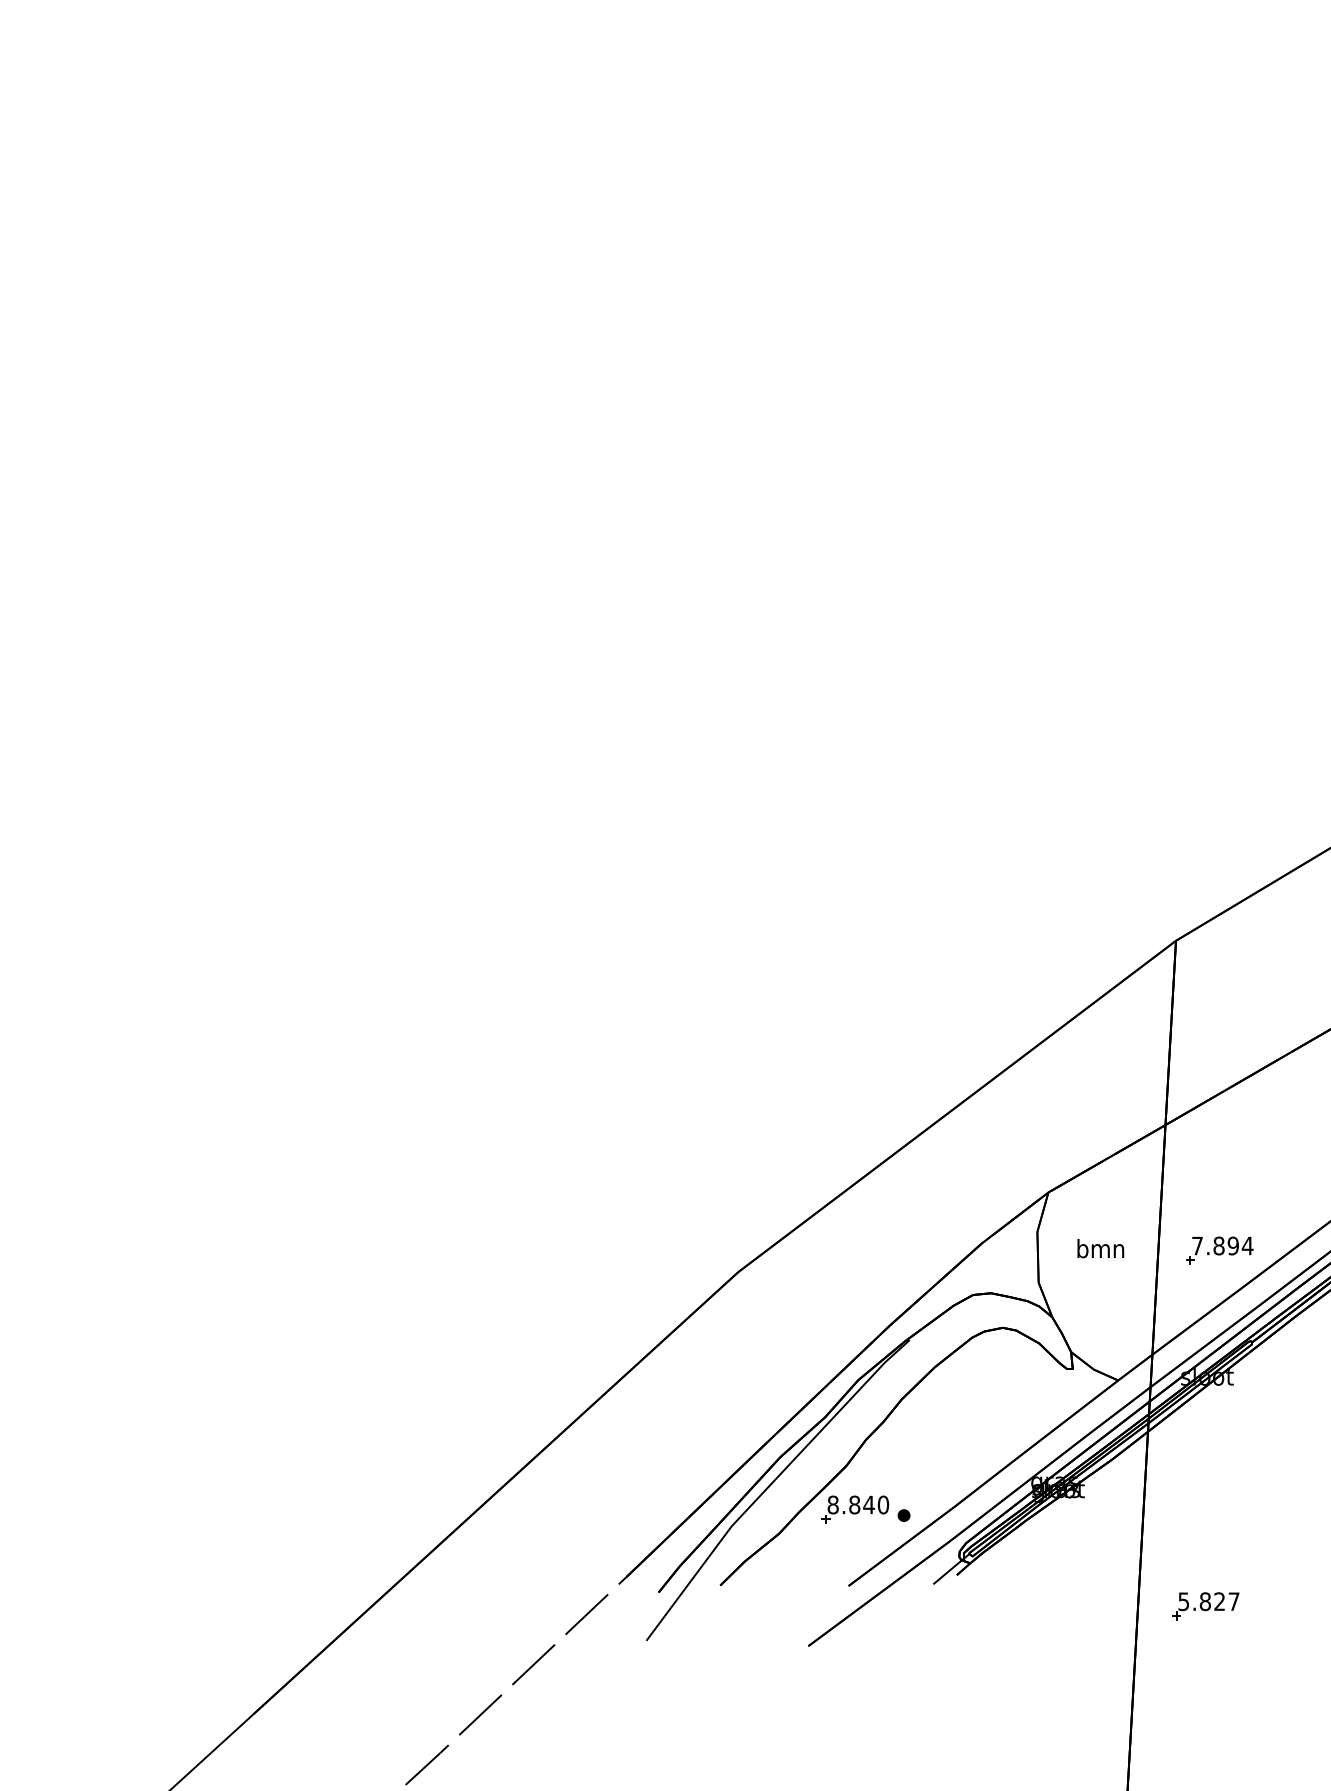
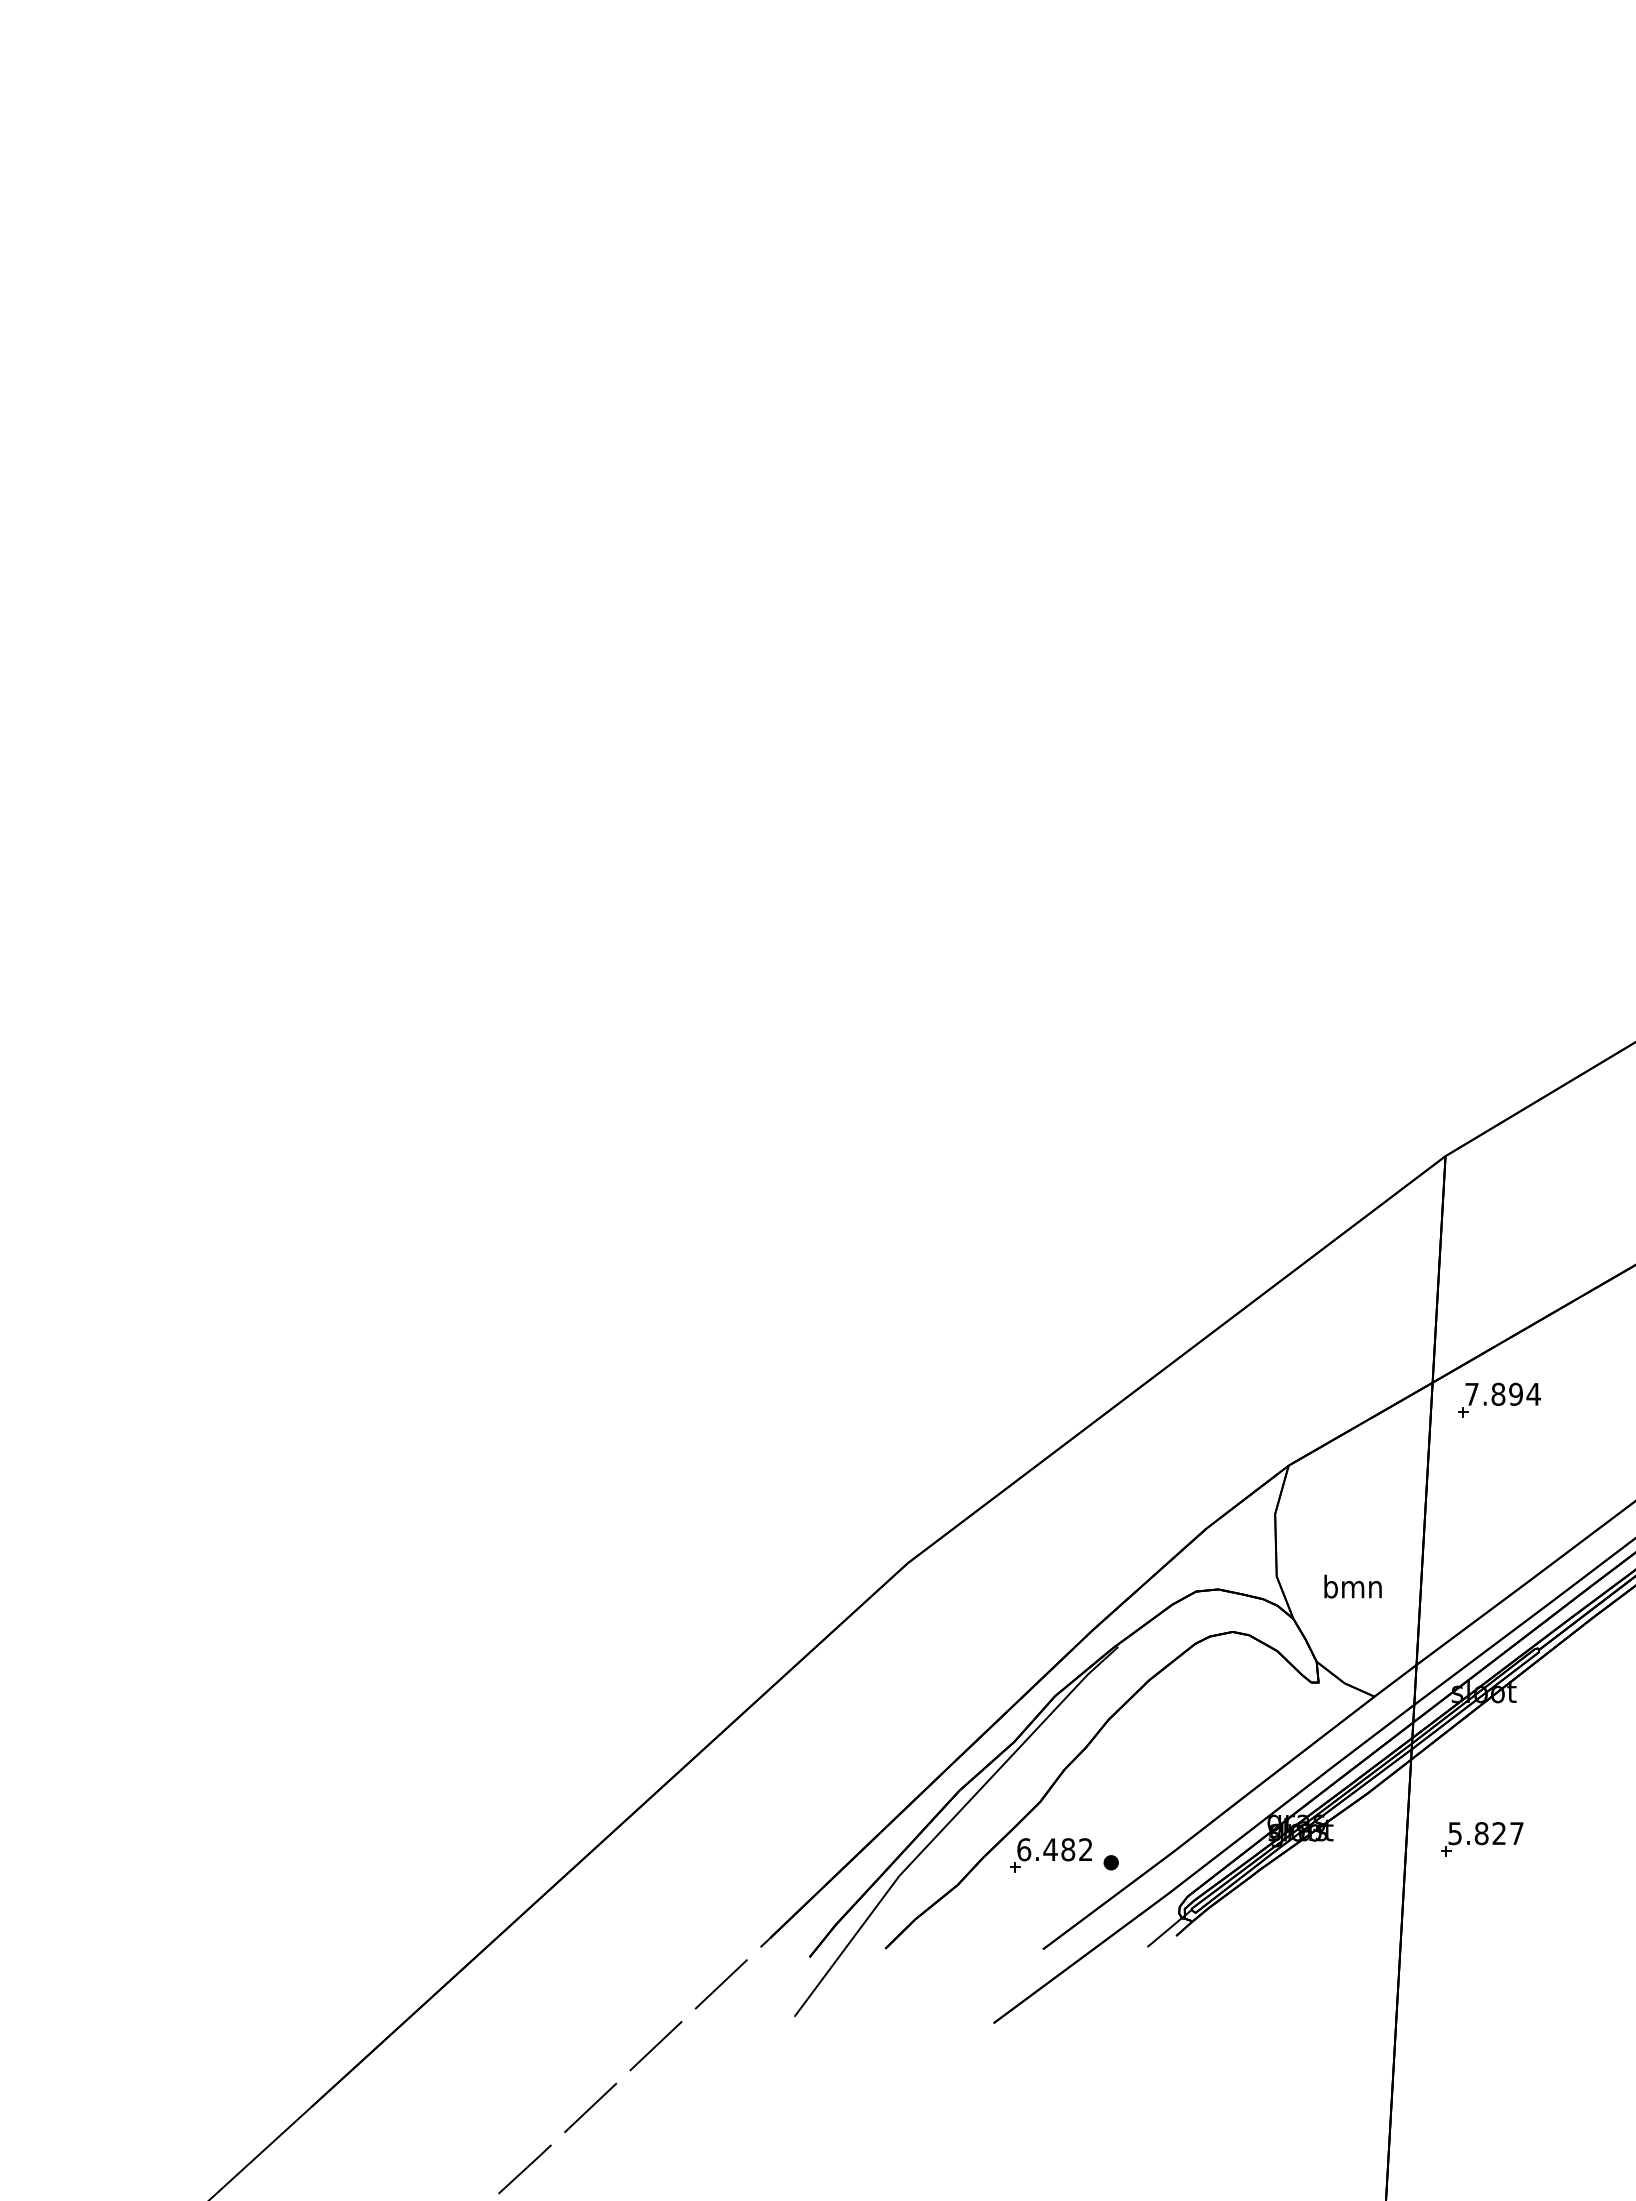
text: (1100, 1248) -> (1352, 1586), moved
part: (1219, 1250) -> (1499, 1399), moved
text: (857, 1504) -> (1054, 1849), 8.840 -> 6.482
part: (1206, 1606) -> (1482, 1839), moved

